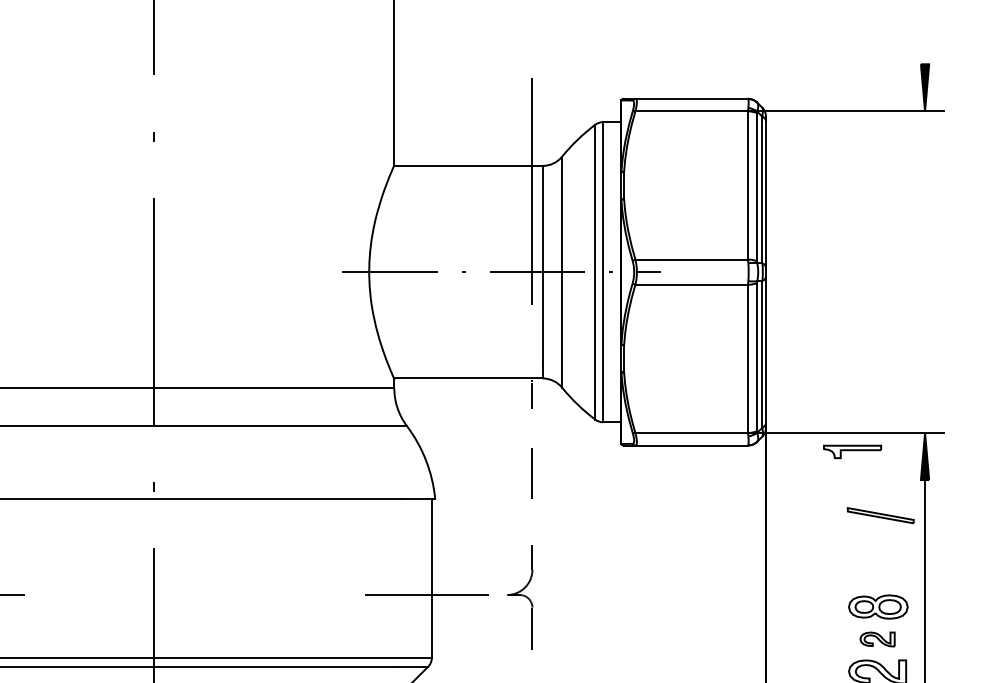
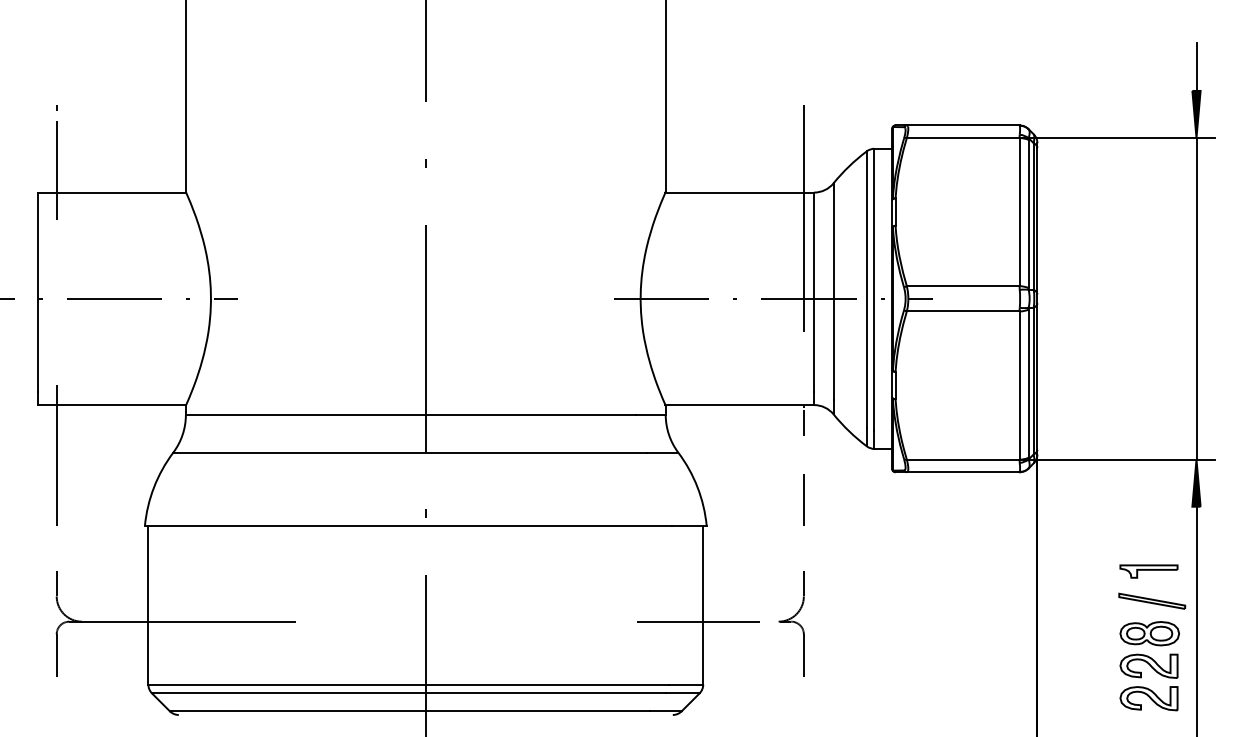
line: (925, 39) -> (1196, 66), added
line: (925, 271) -> (1196, 298), added
part: (852, 451) -> (1148, 571), moved
part: (881, 514) -> (1152, 600), moved
part: (877, 638) -> (1148, 665), size x1.67

